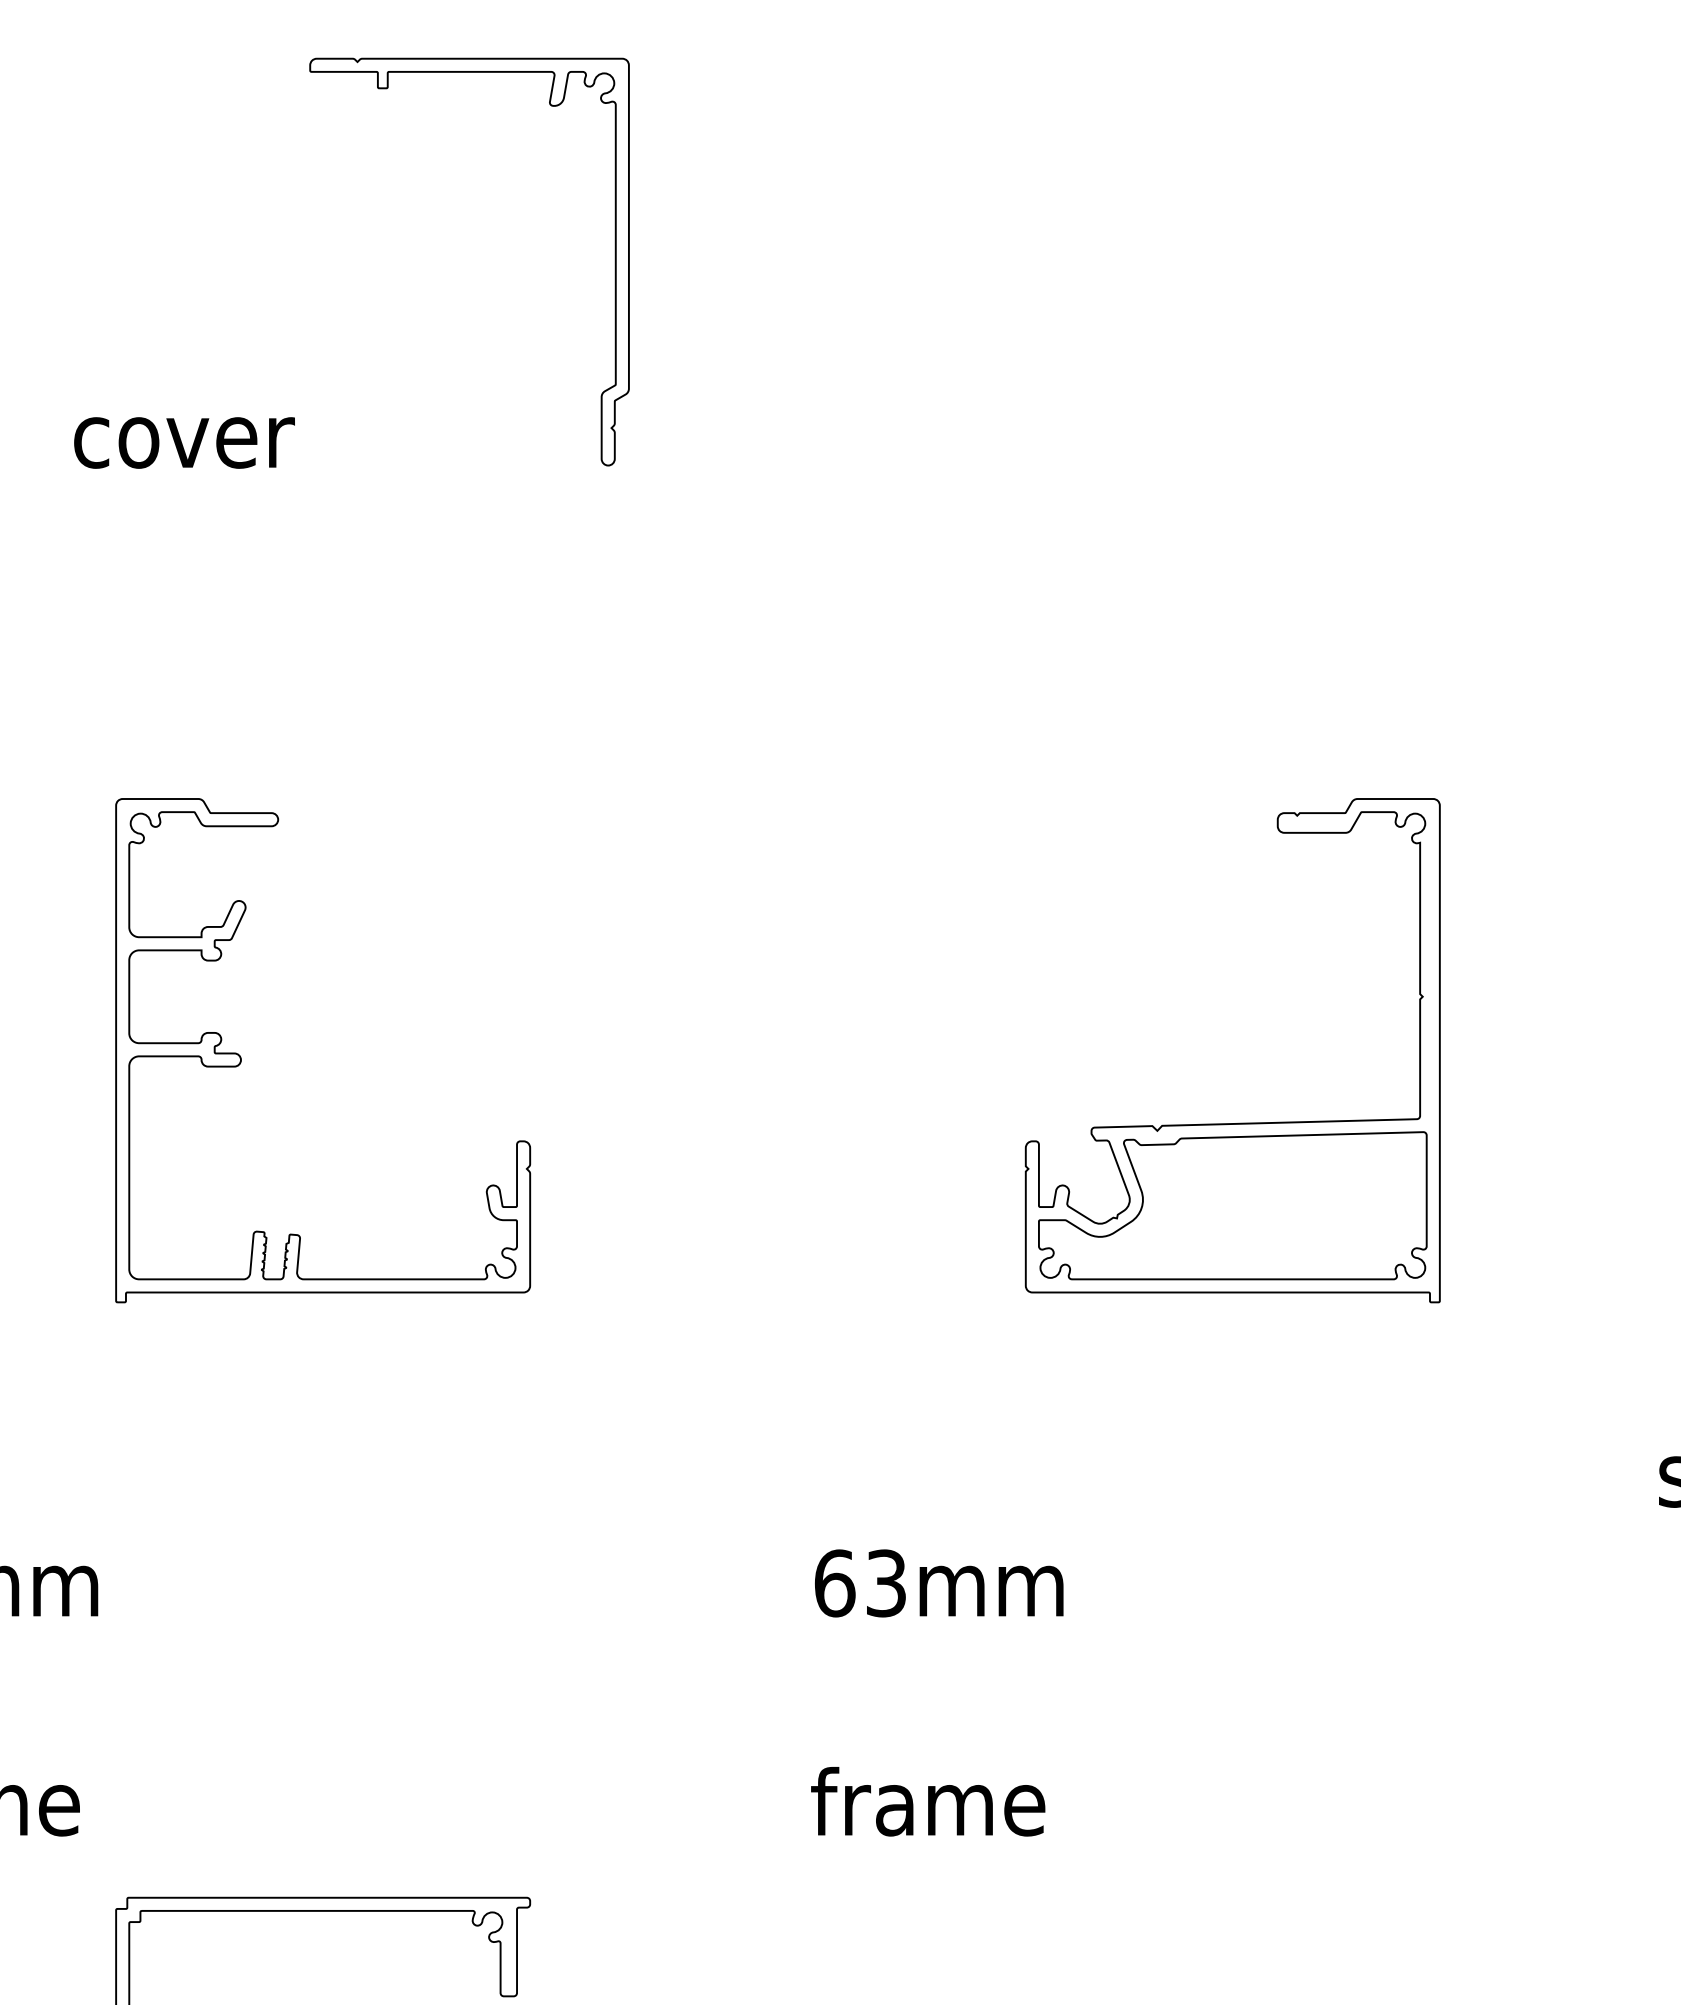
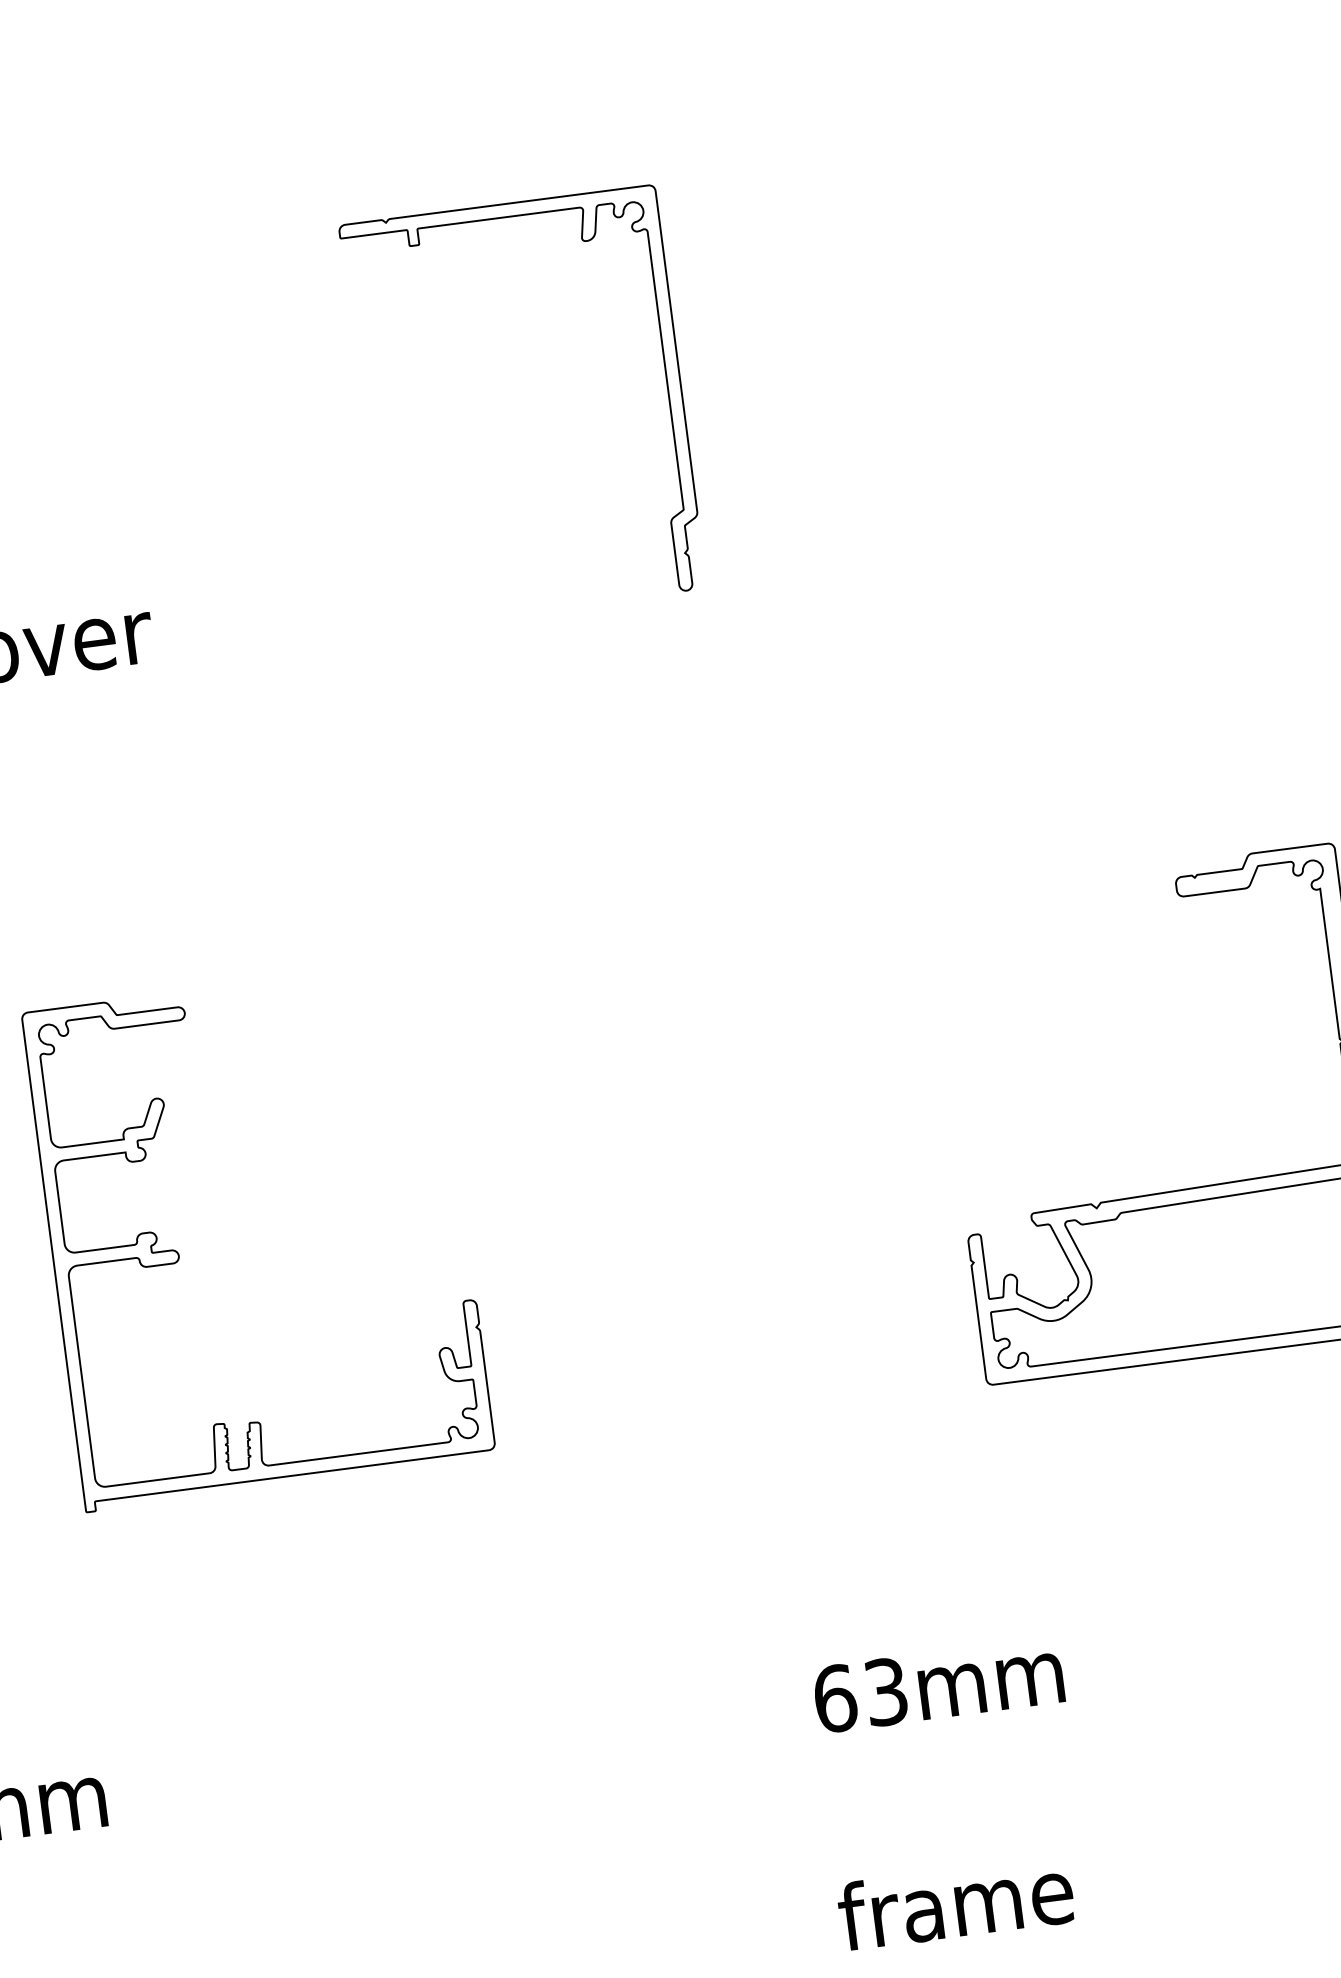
part: (614, 261) -> (666, 387), moved

